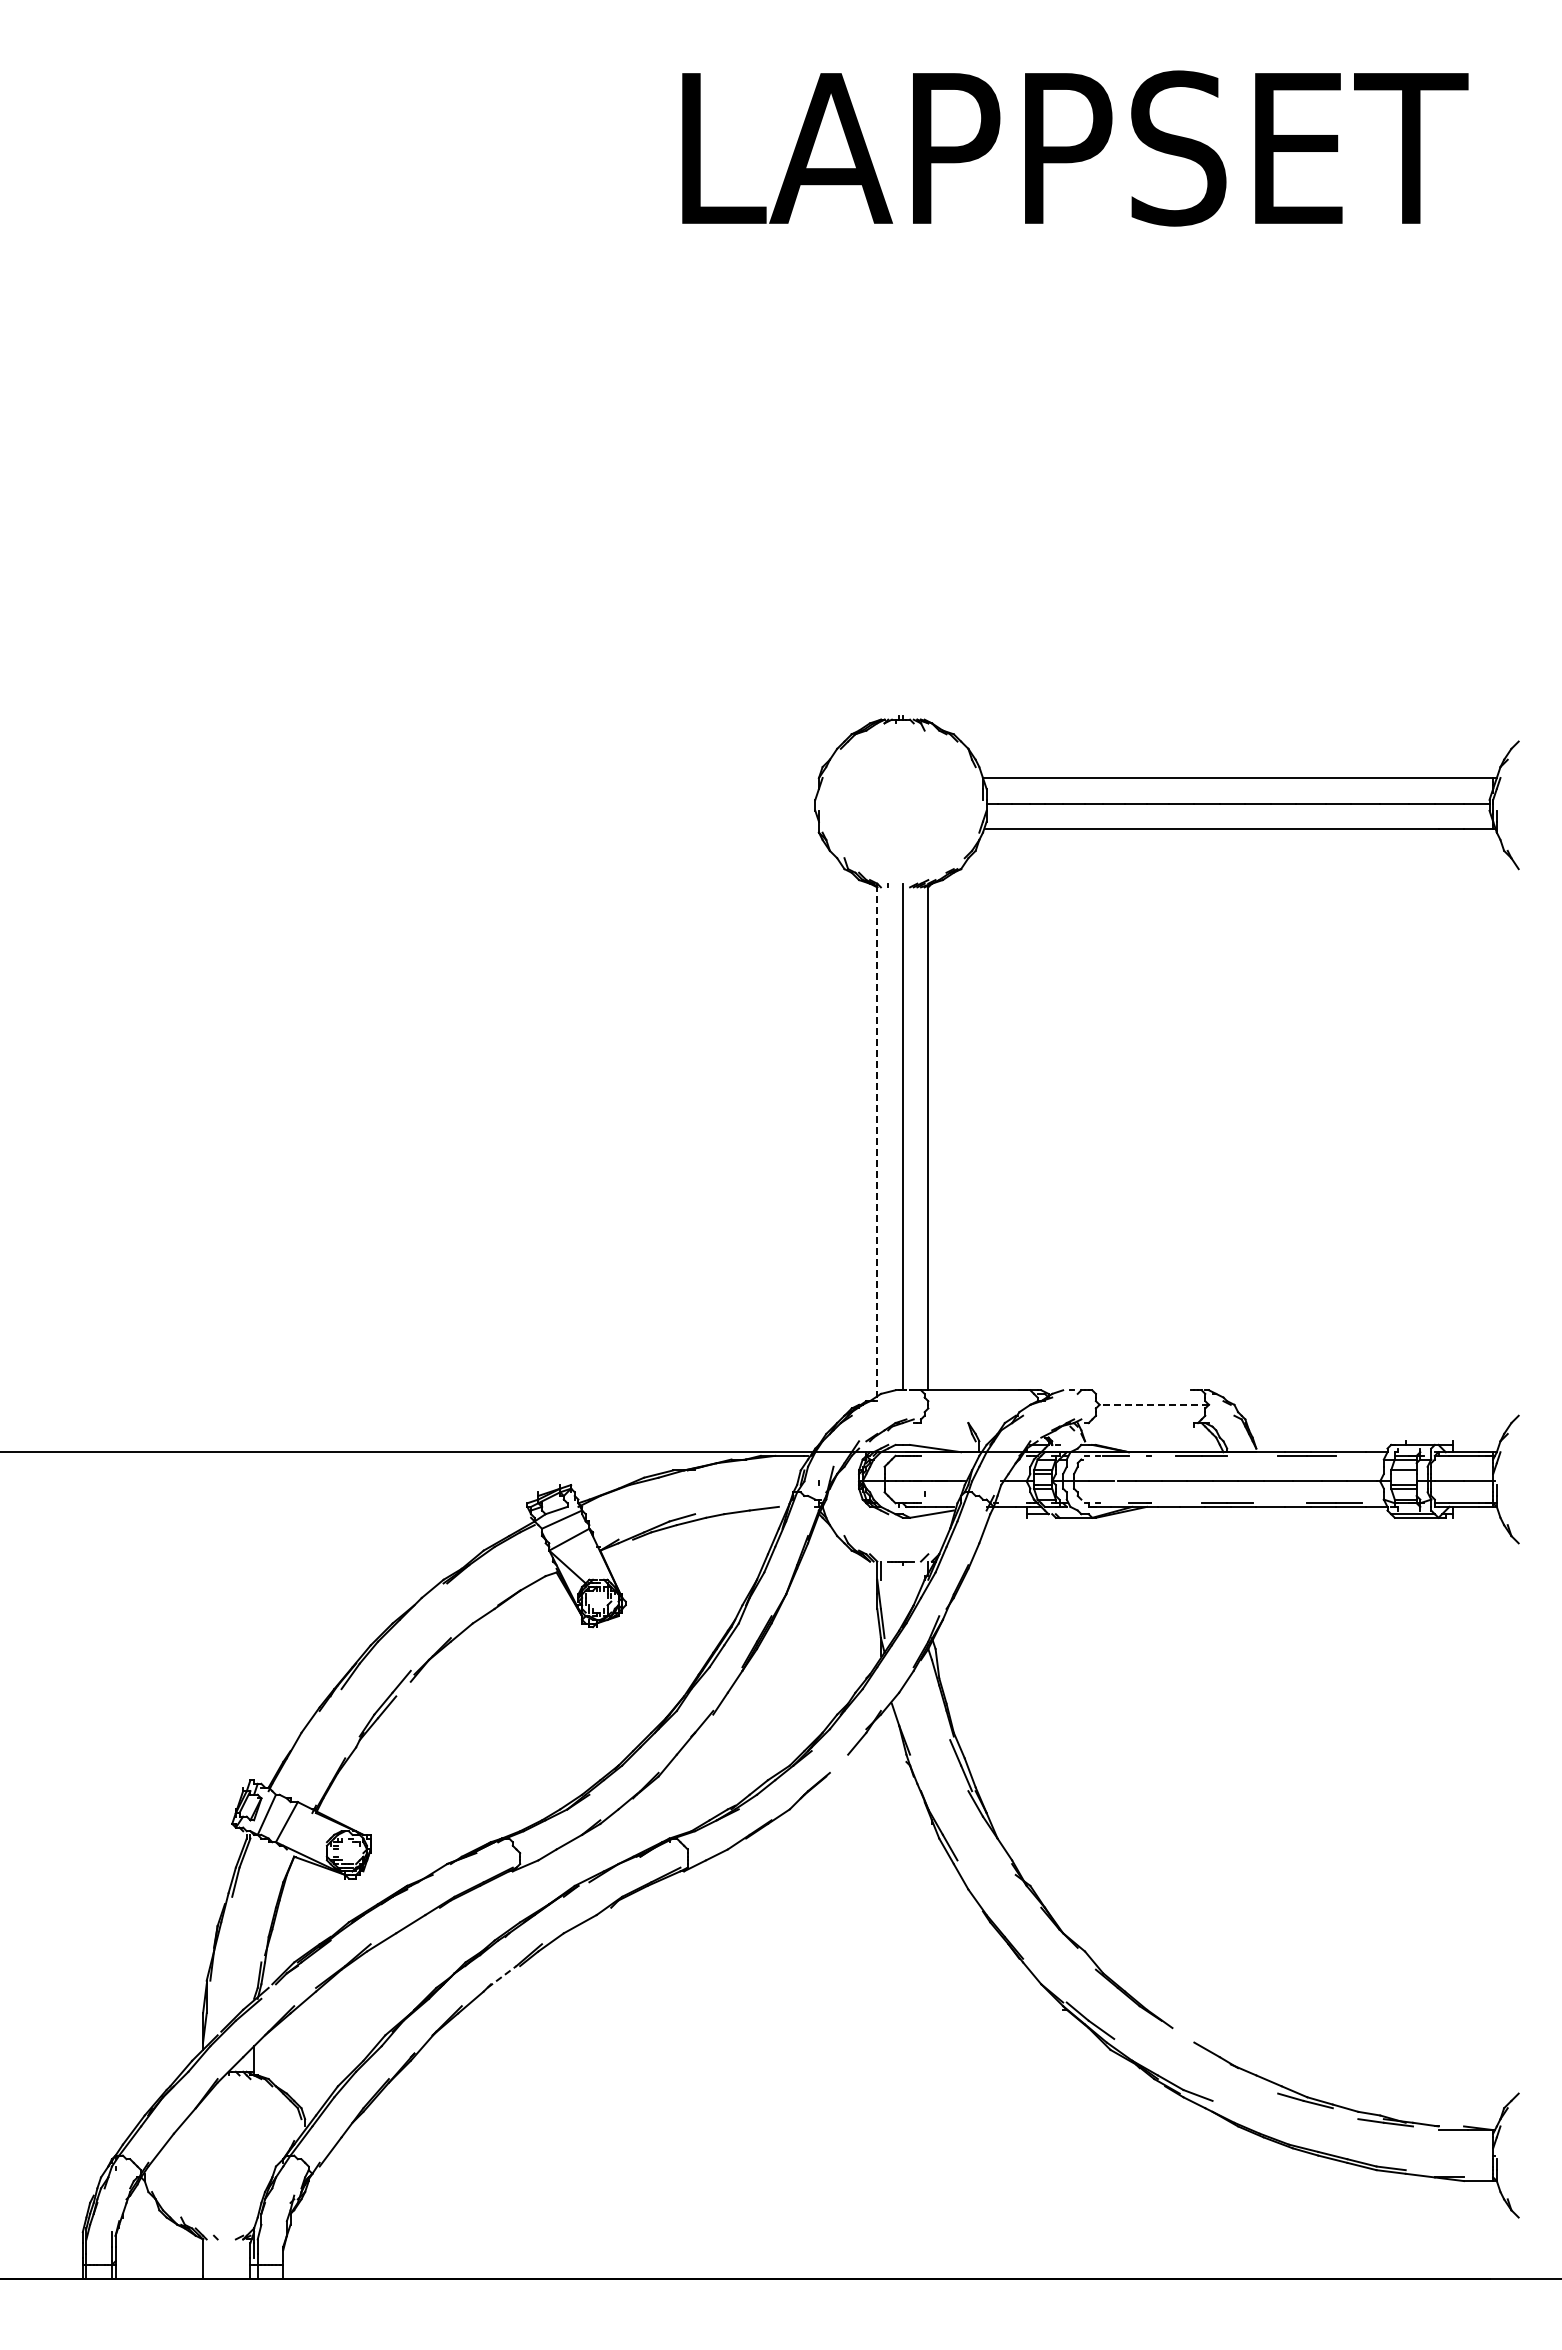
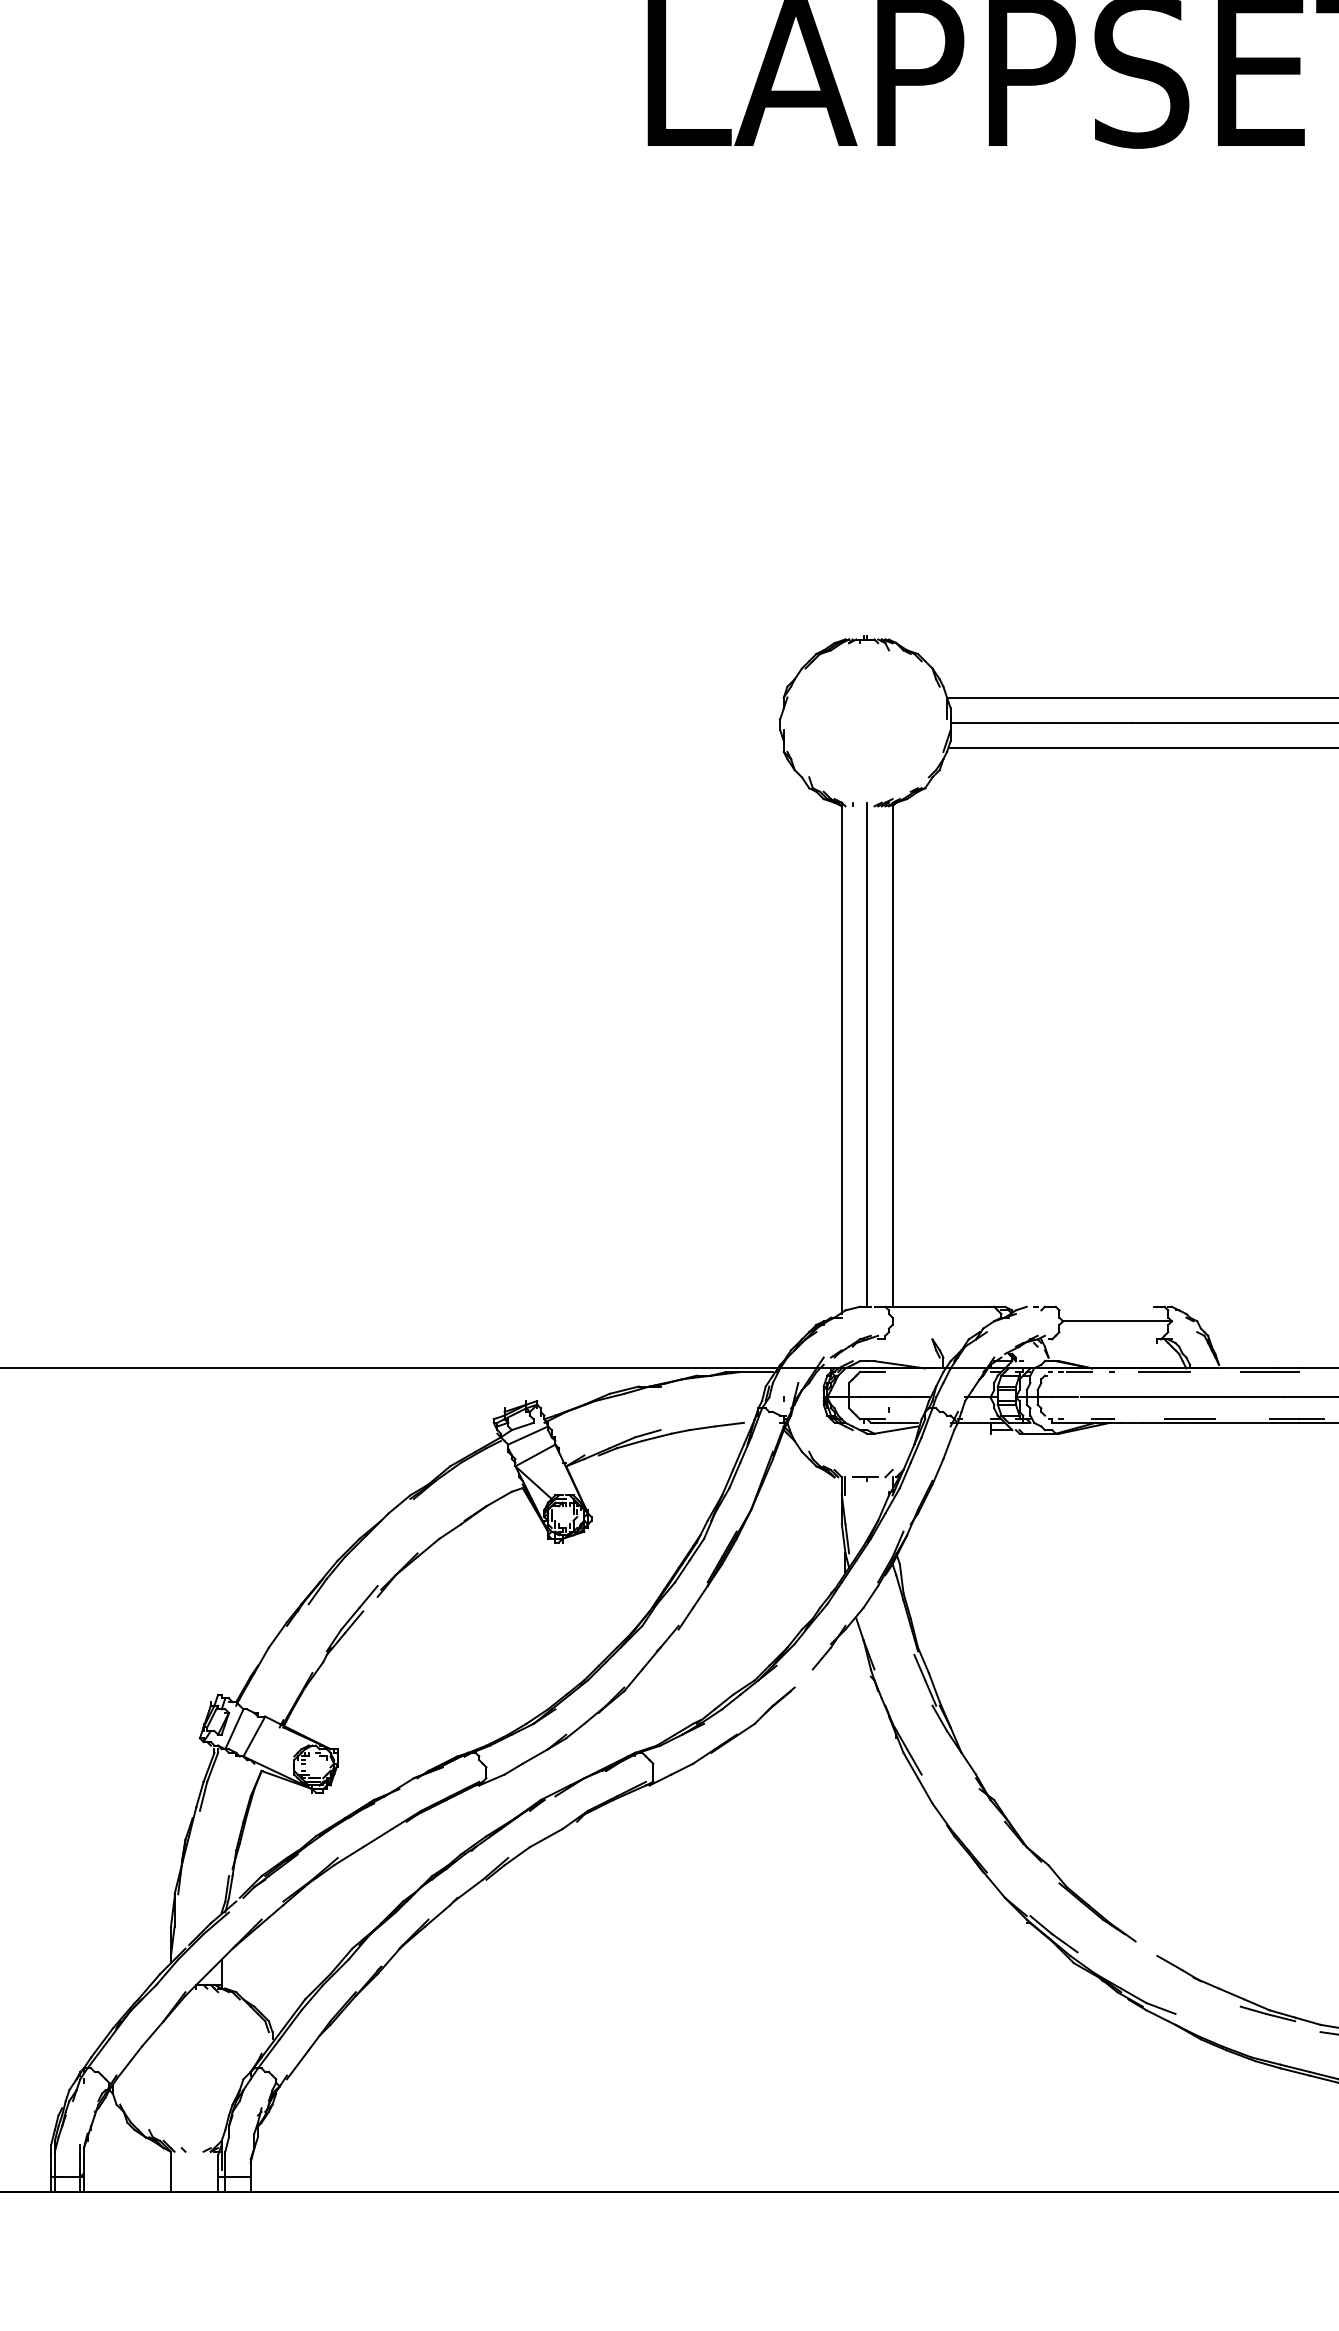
line: (877, 1141) -> (842, 1059), dashed -> solid
line: (1154, 1404) -> (1117, 1320), dashed -> solid
line: (502, 1976) -> (468, 1890), dashed -> solid

